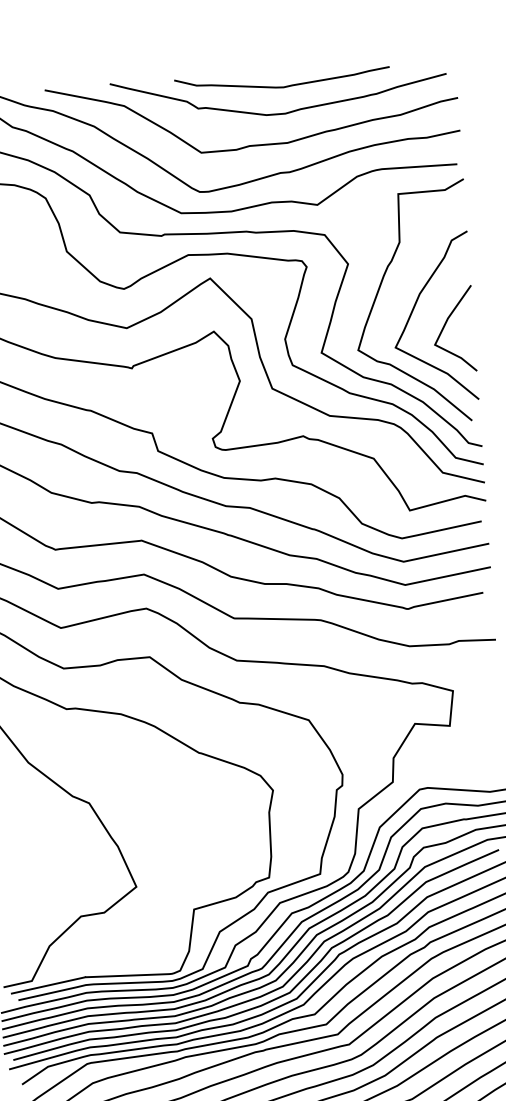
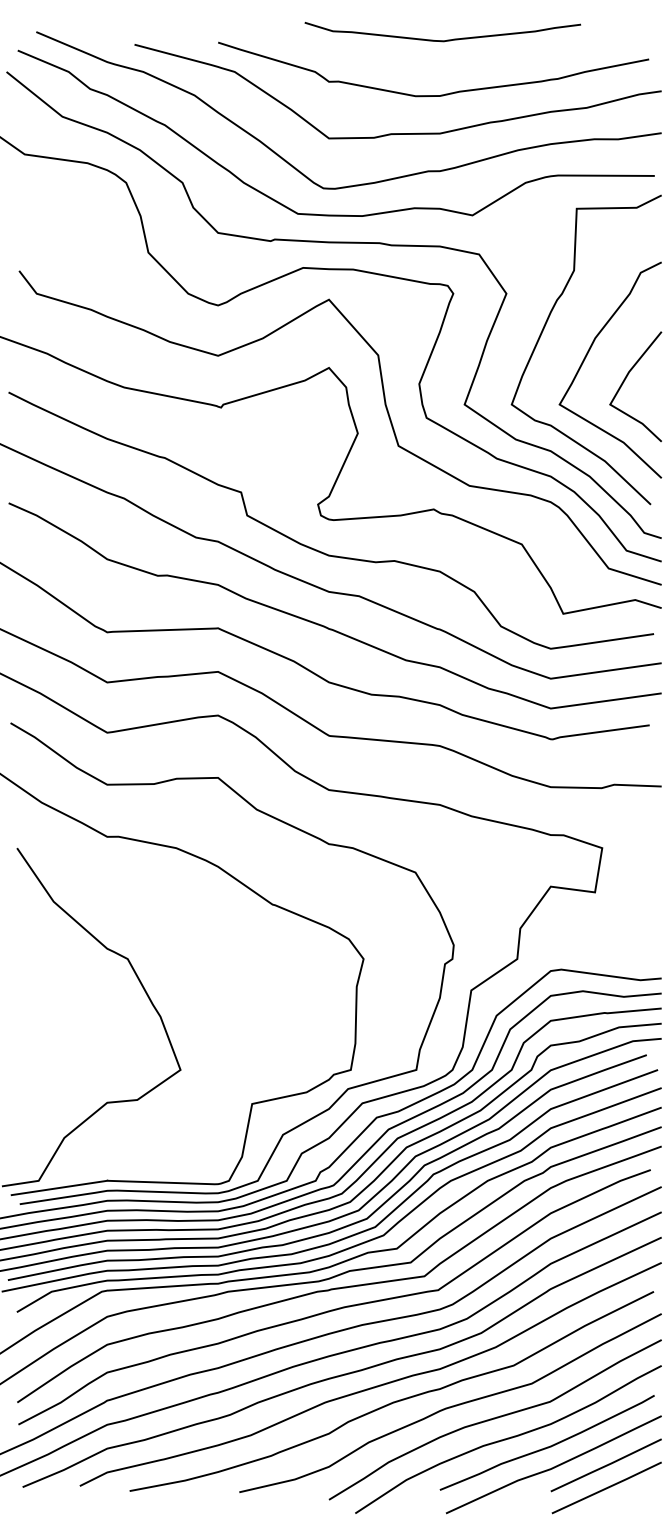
curve: (282, 86) -> (442, 40), moved

